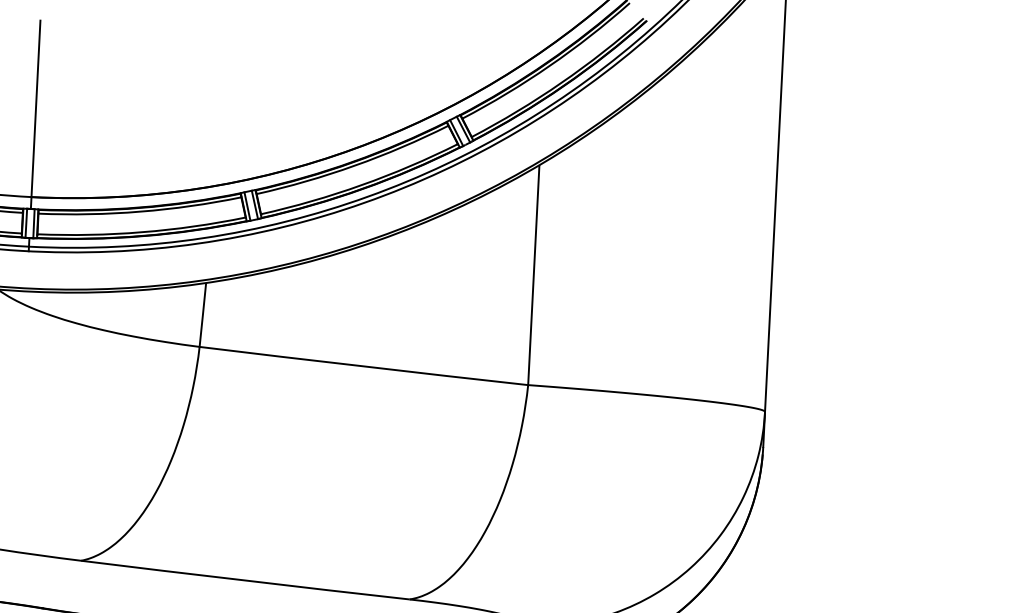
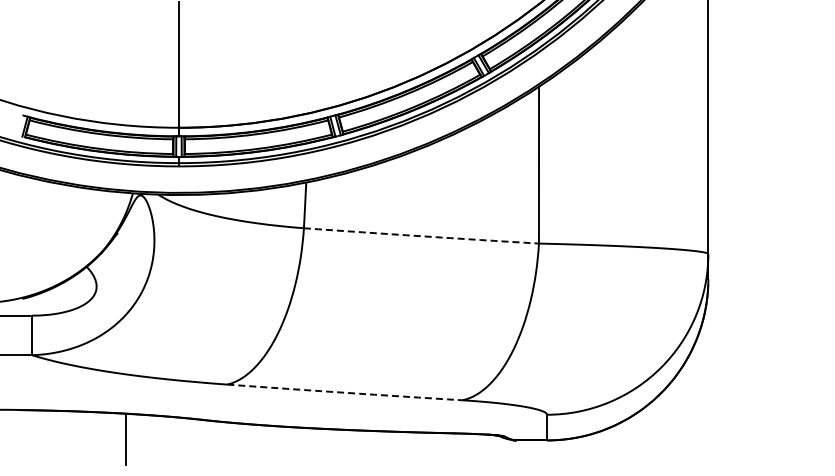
arc: (363, 366) -> (421, 236), solid -> dashed
arc: (244, 580) -> (344, 392), solid -> dashed

